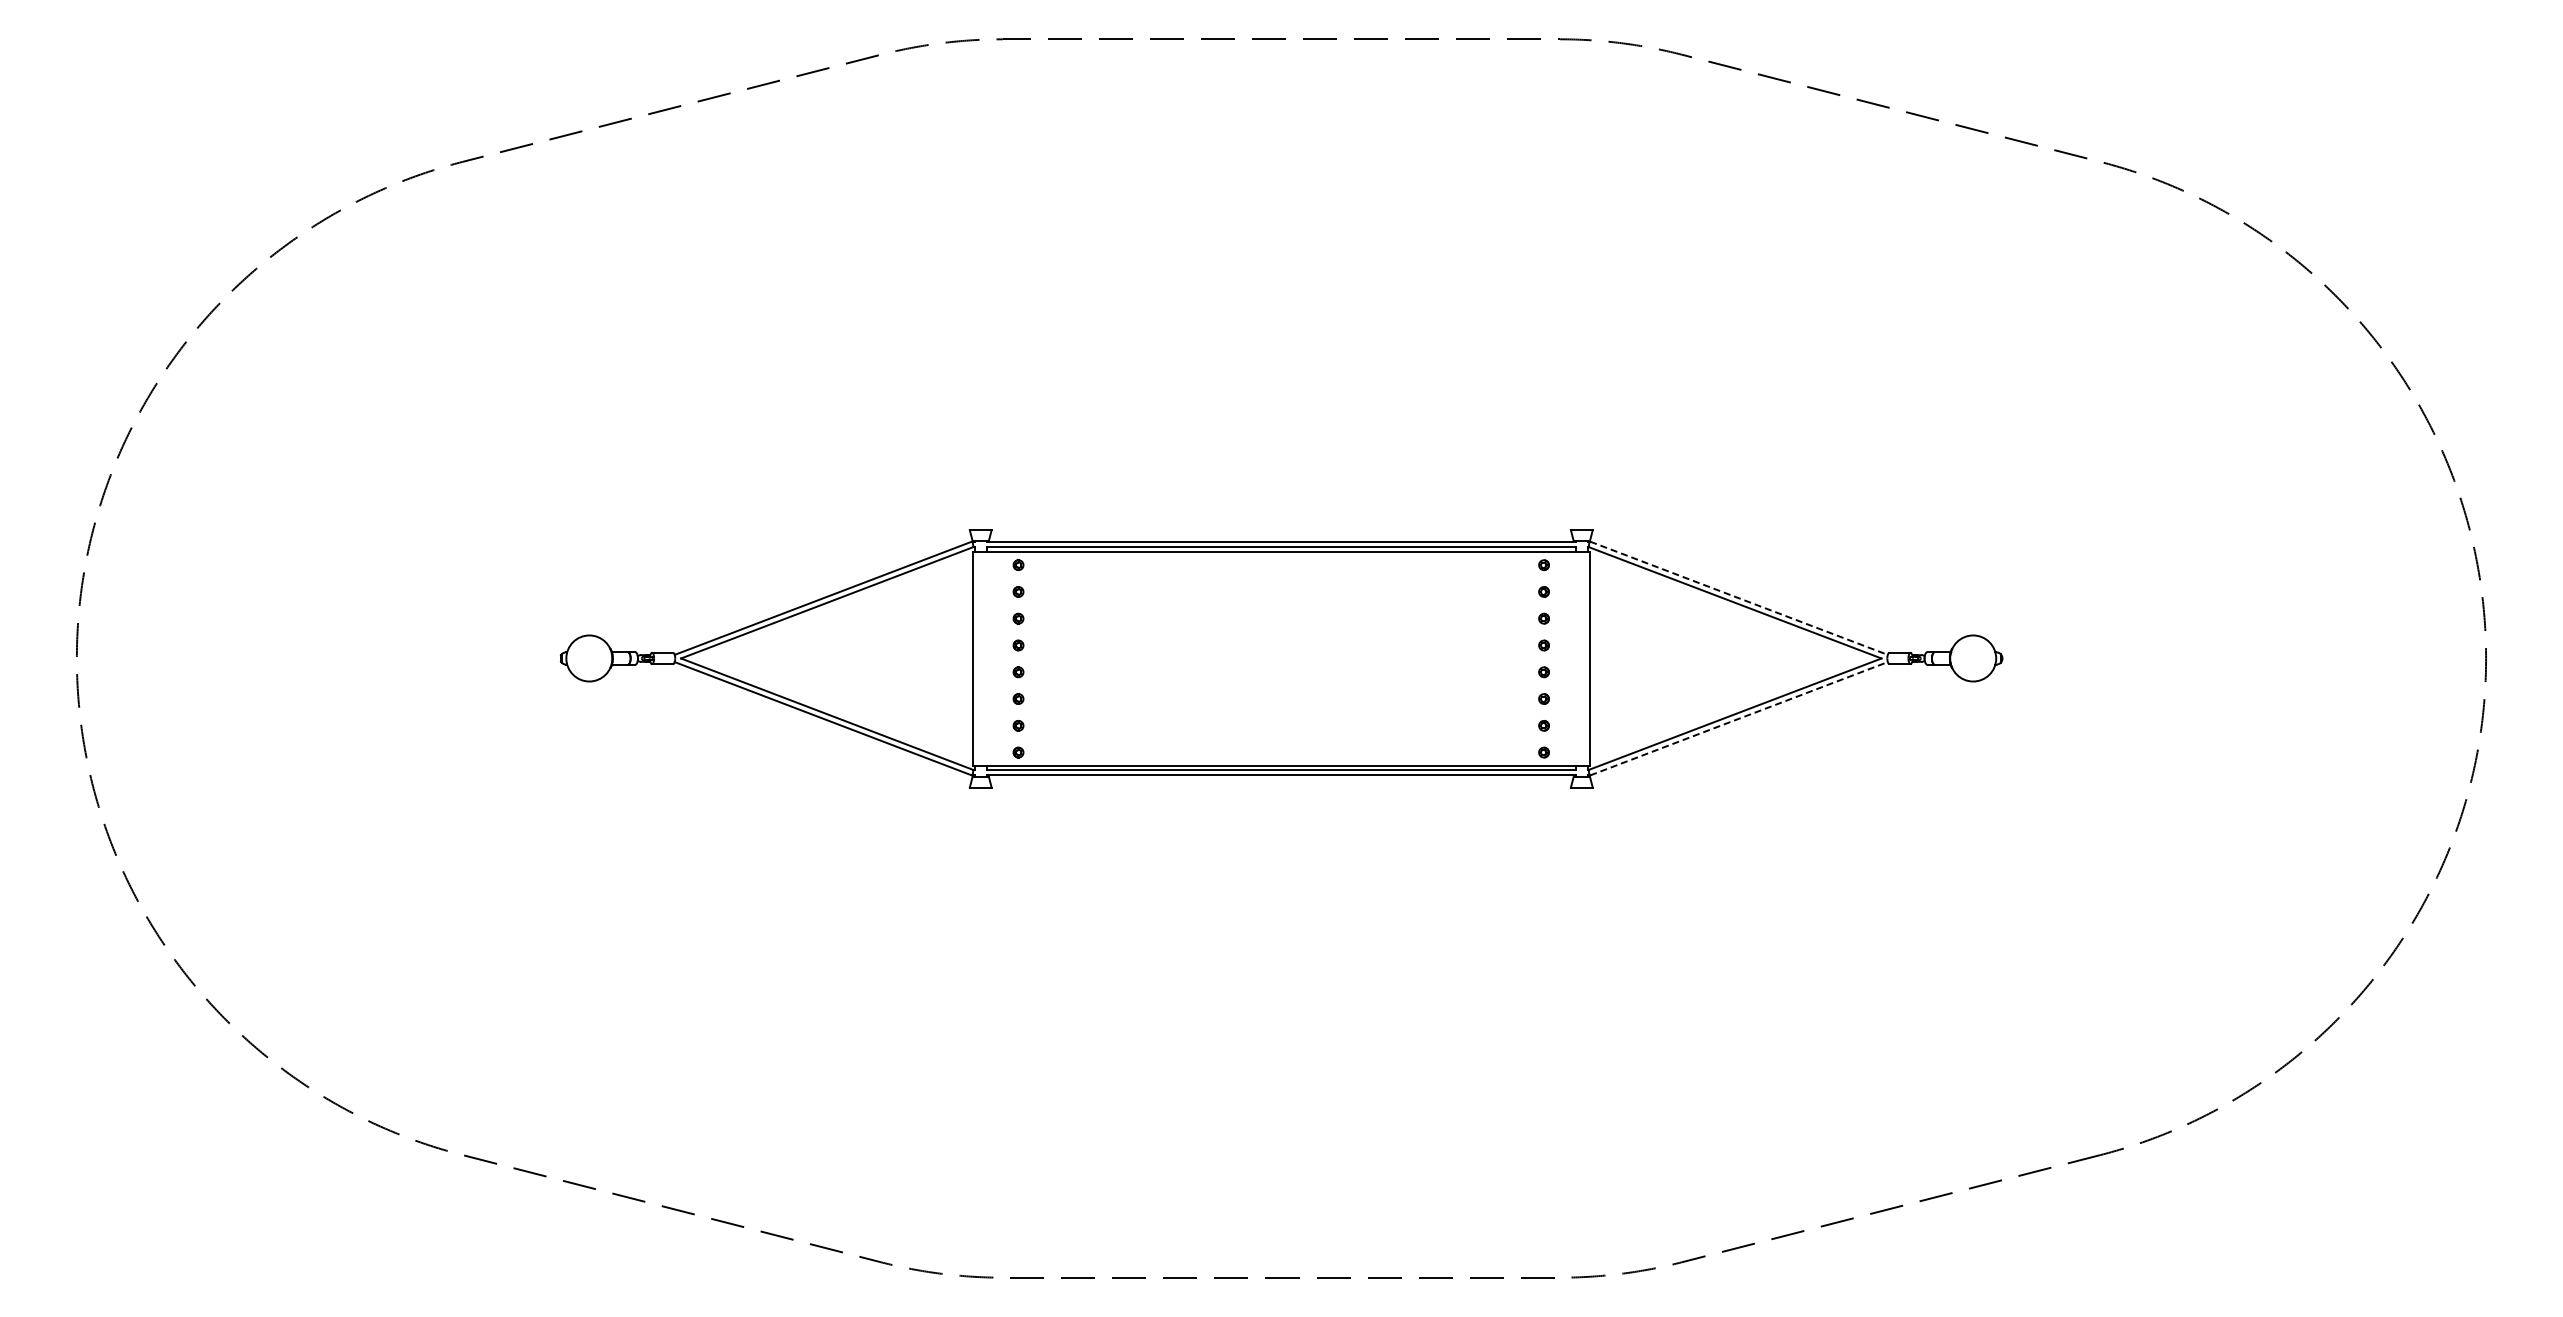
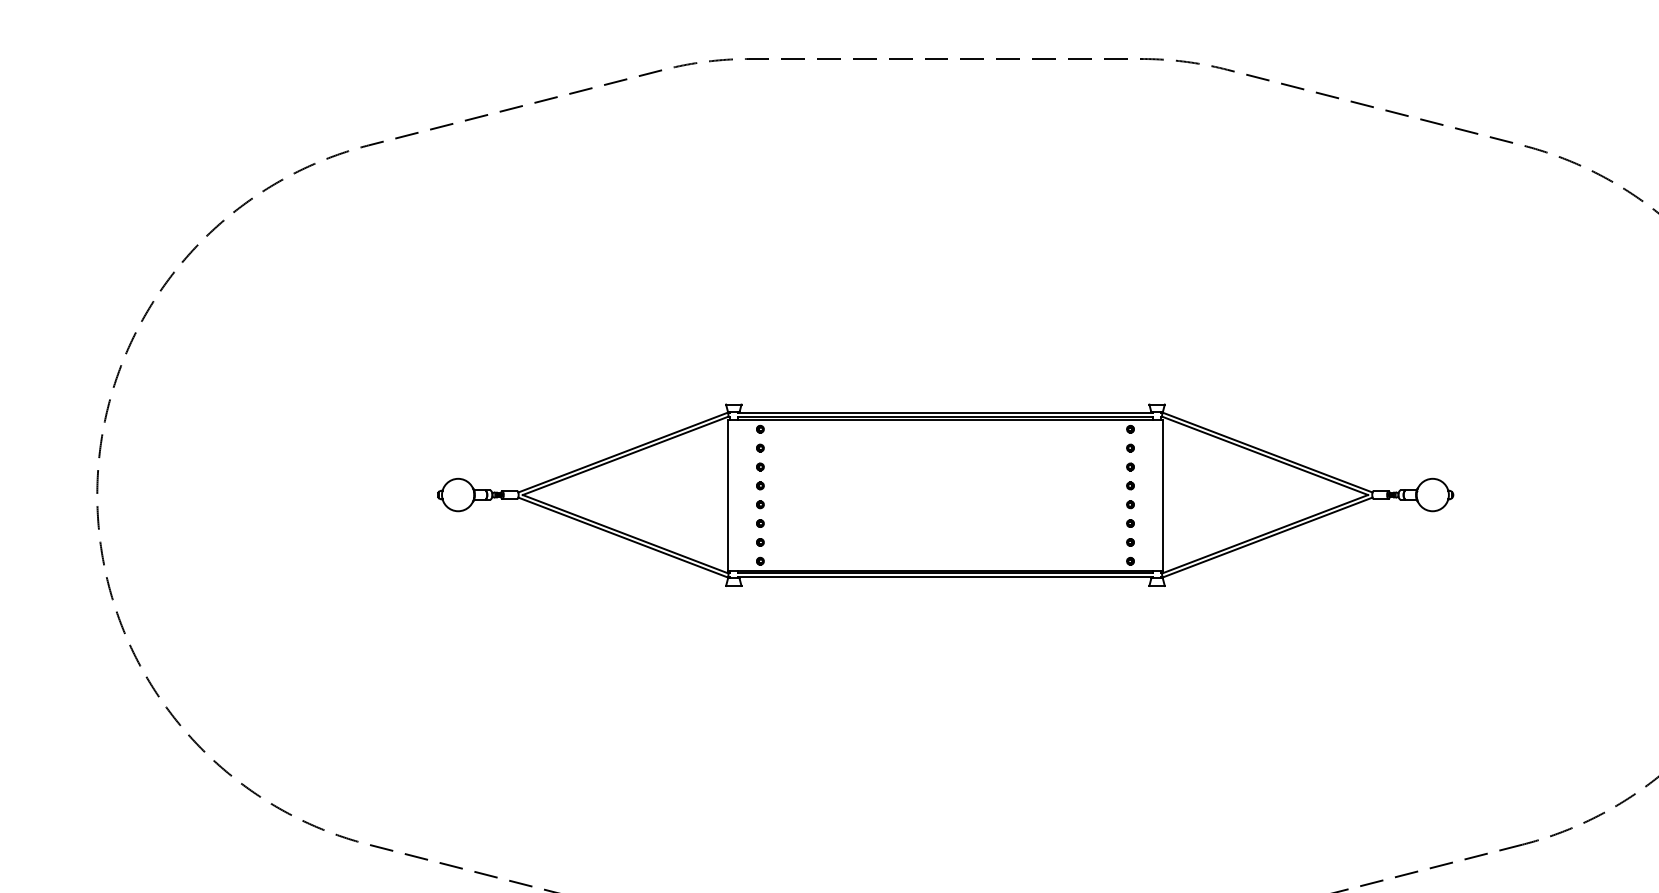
line: (1739, 598) -> (1268, 452), dashed -> solid
line: (1739, 718) -> (1268, 537), dashed -> solid

